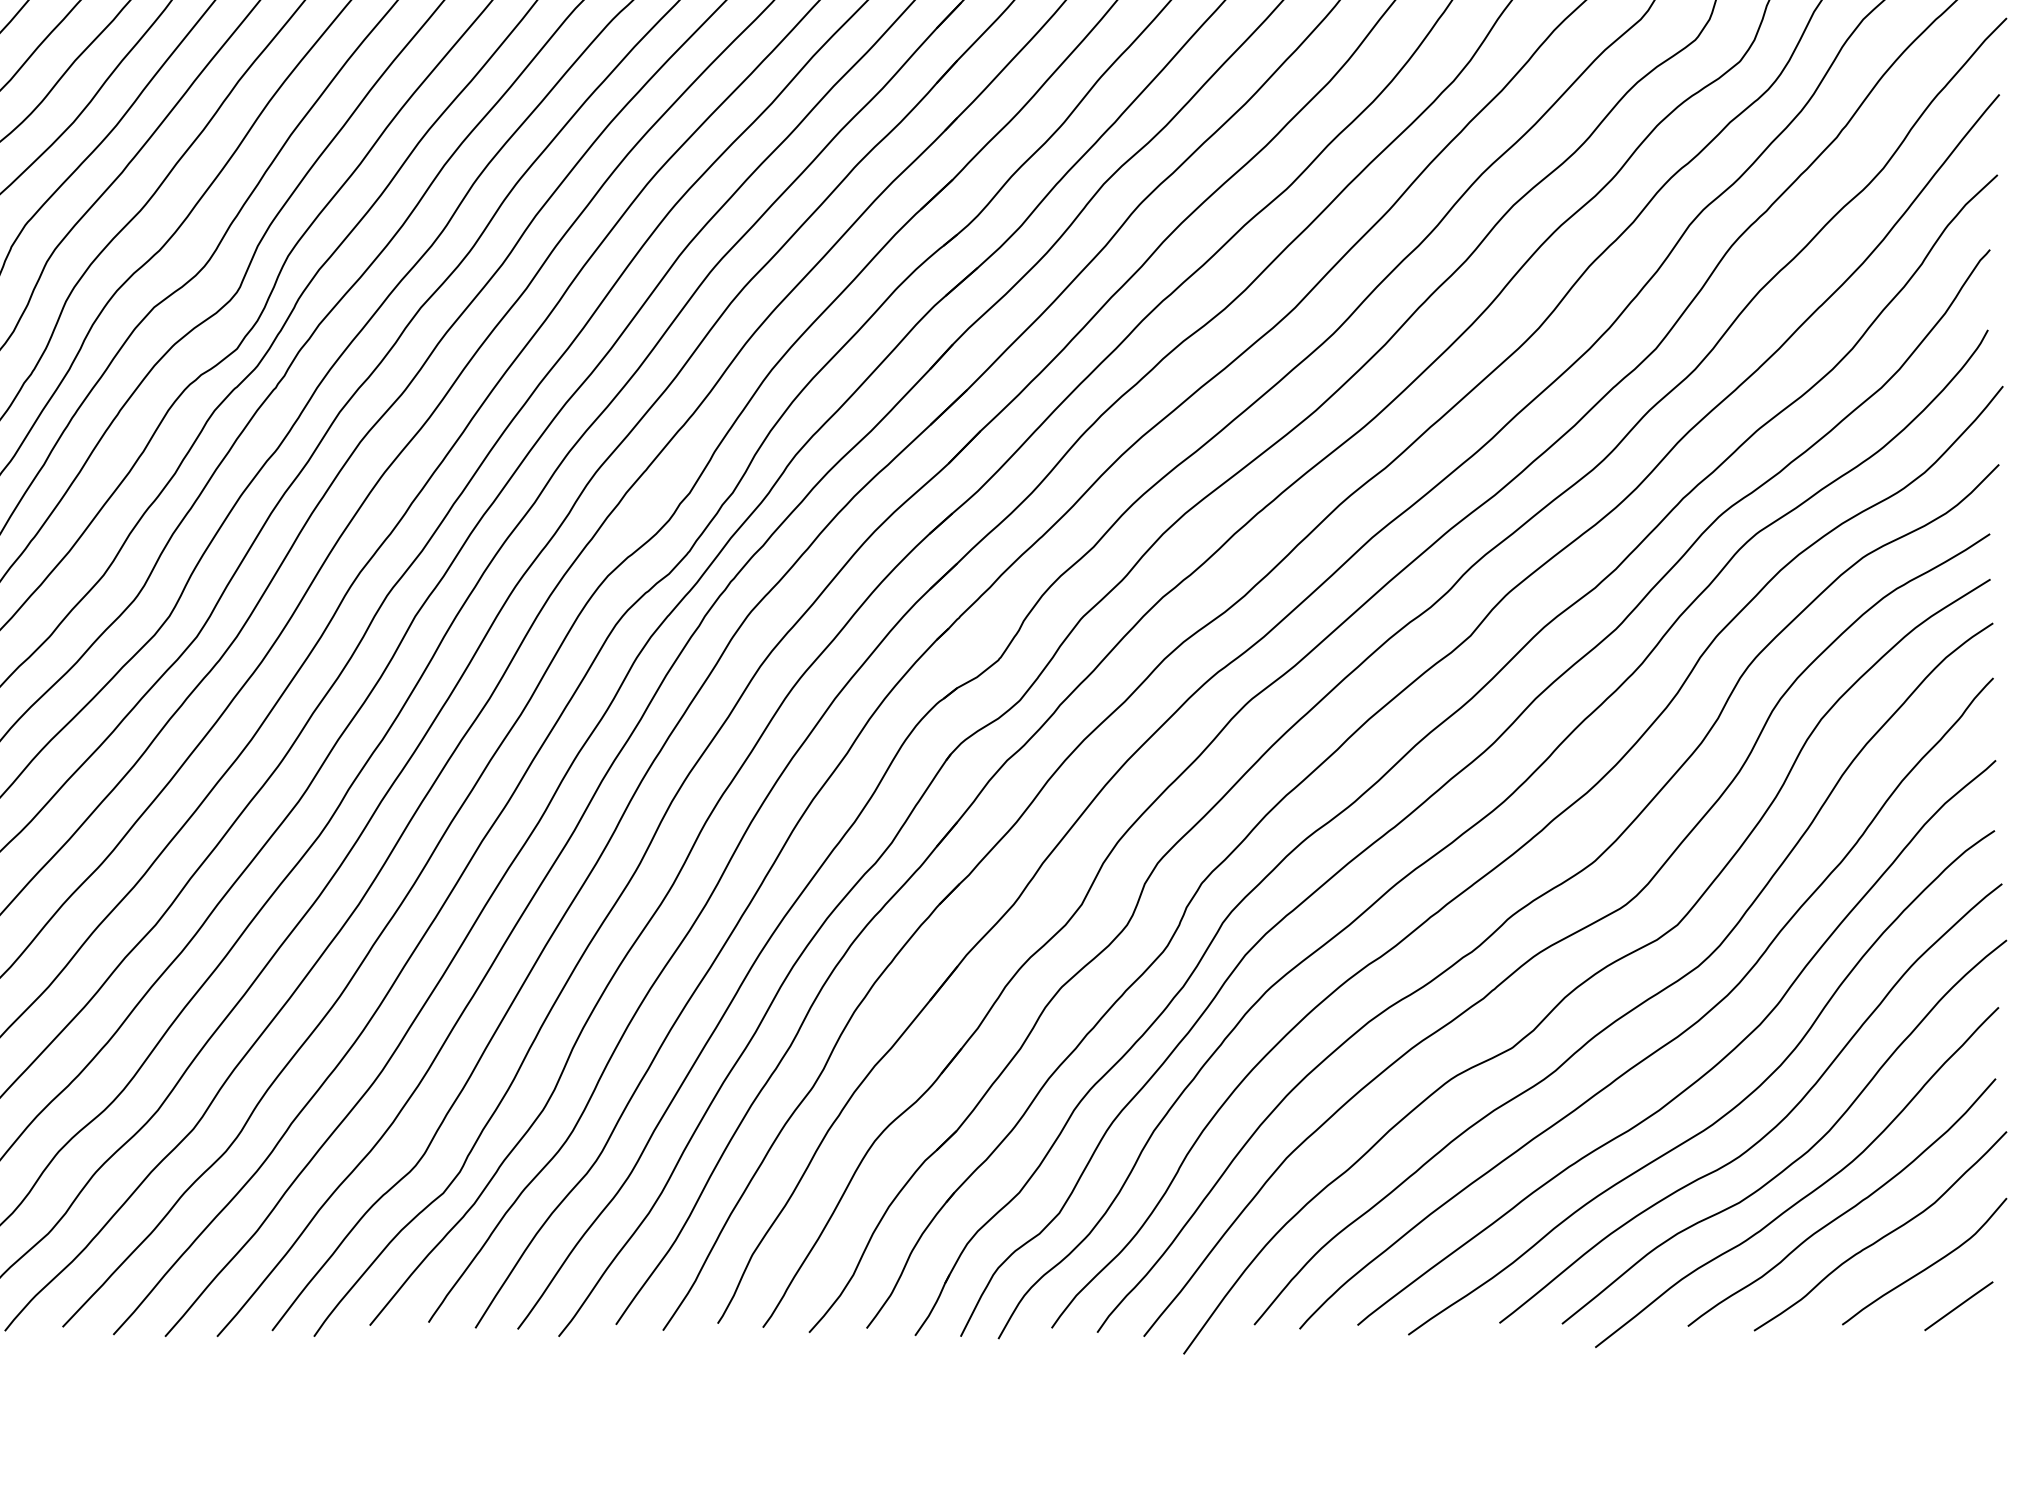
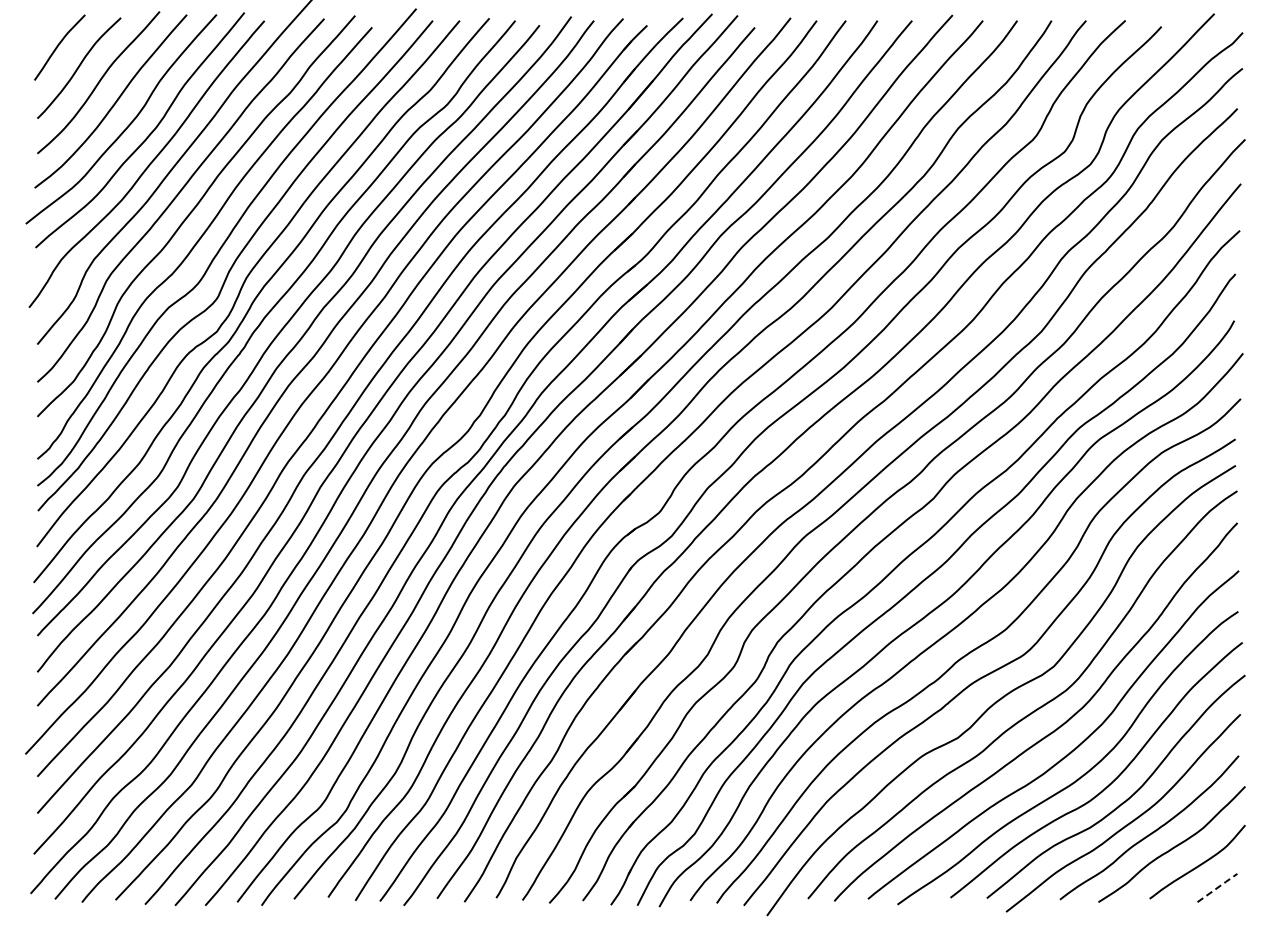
line: (1960, 1305) -> (1218, 887), solid -> dashed

